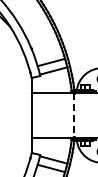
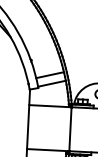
line: (74, 115) -> (70, 129), dashed -> solid

